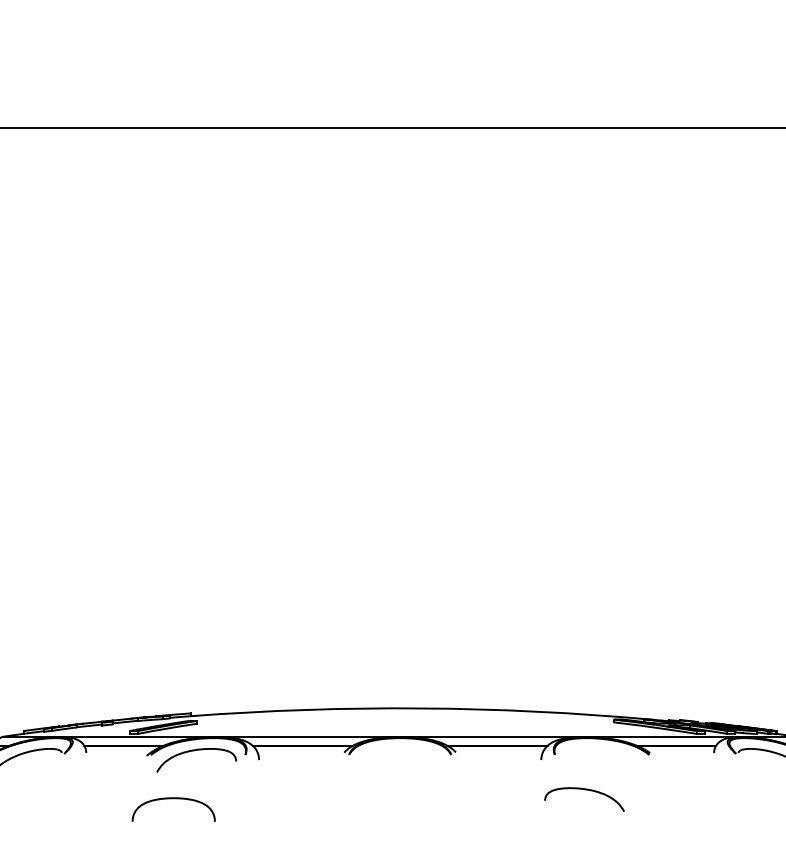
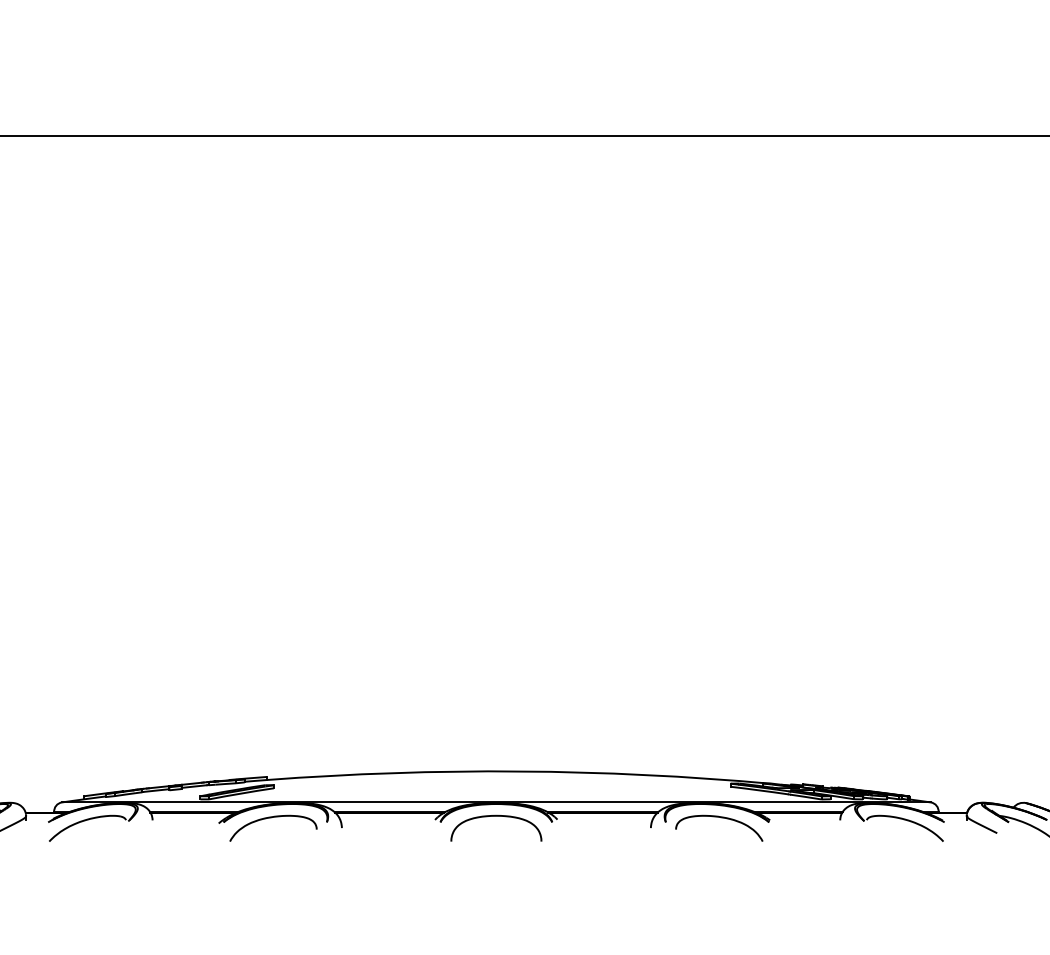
curve: (586, 790) -> (721, 818), moved
curve: (173, 798) -> (496, 816), moved

